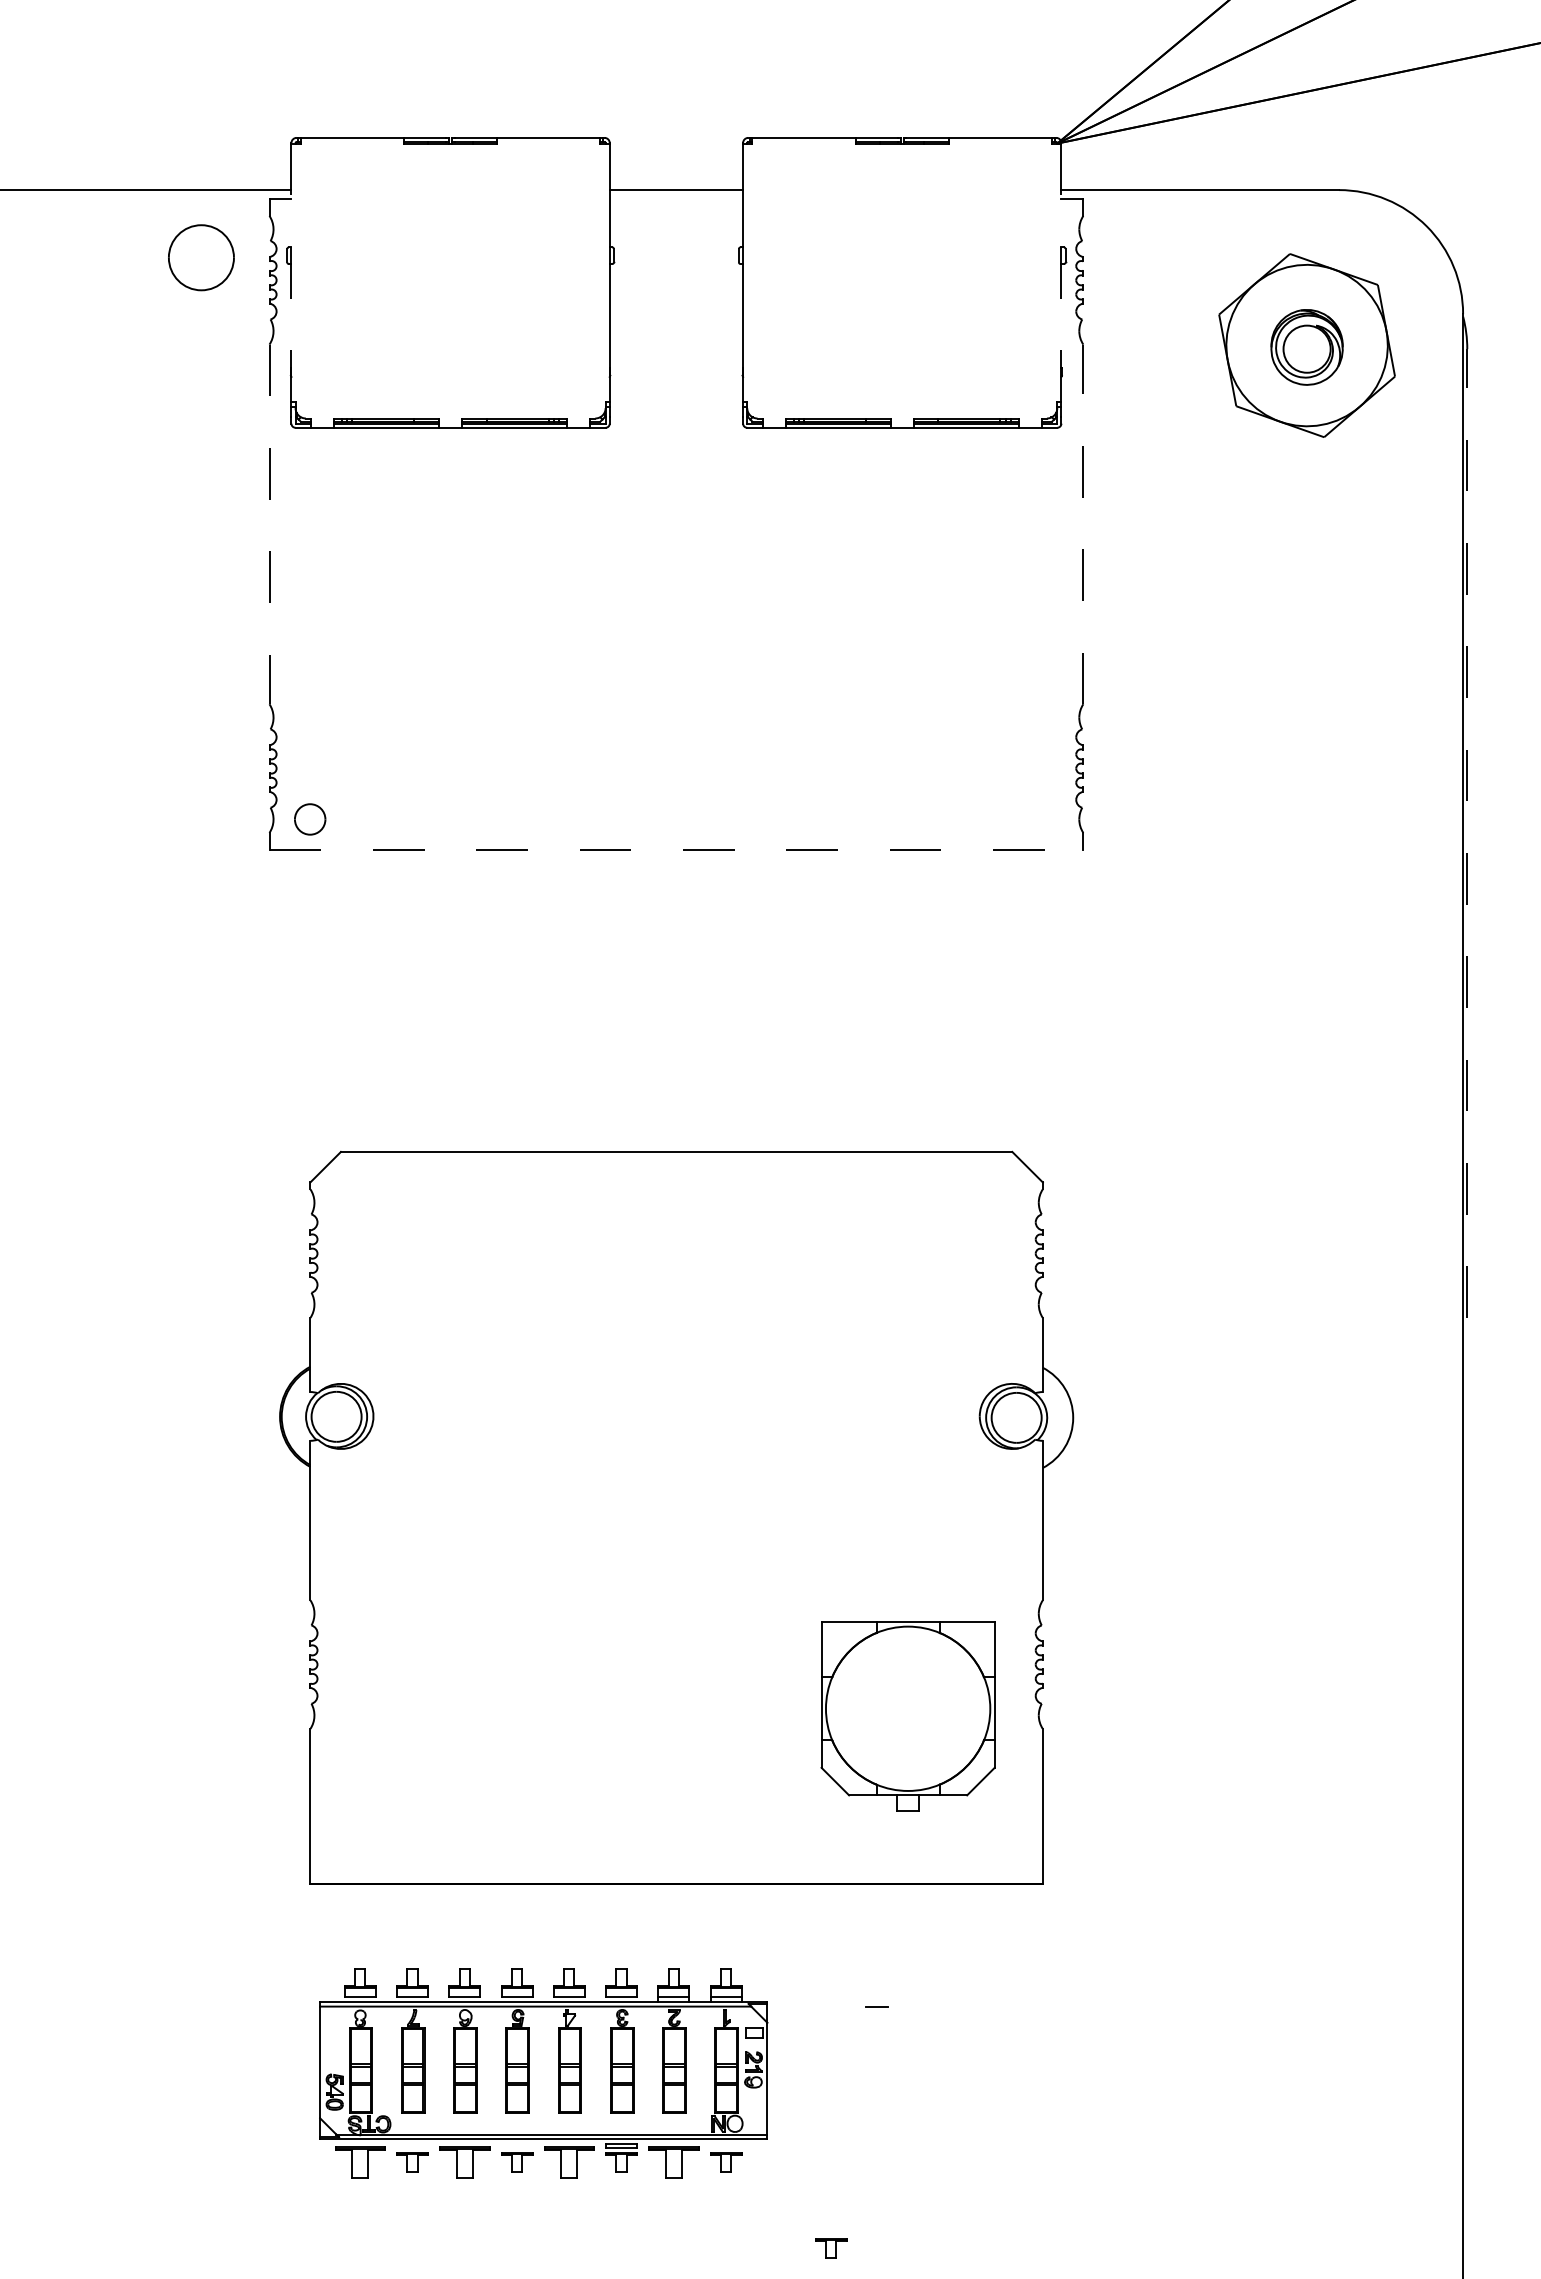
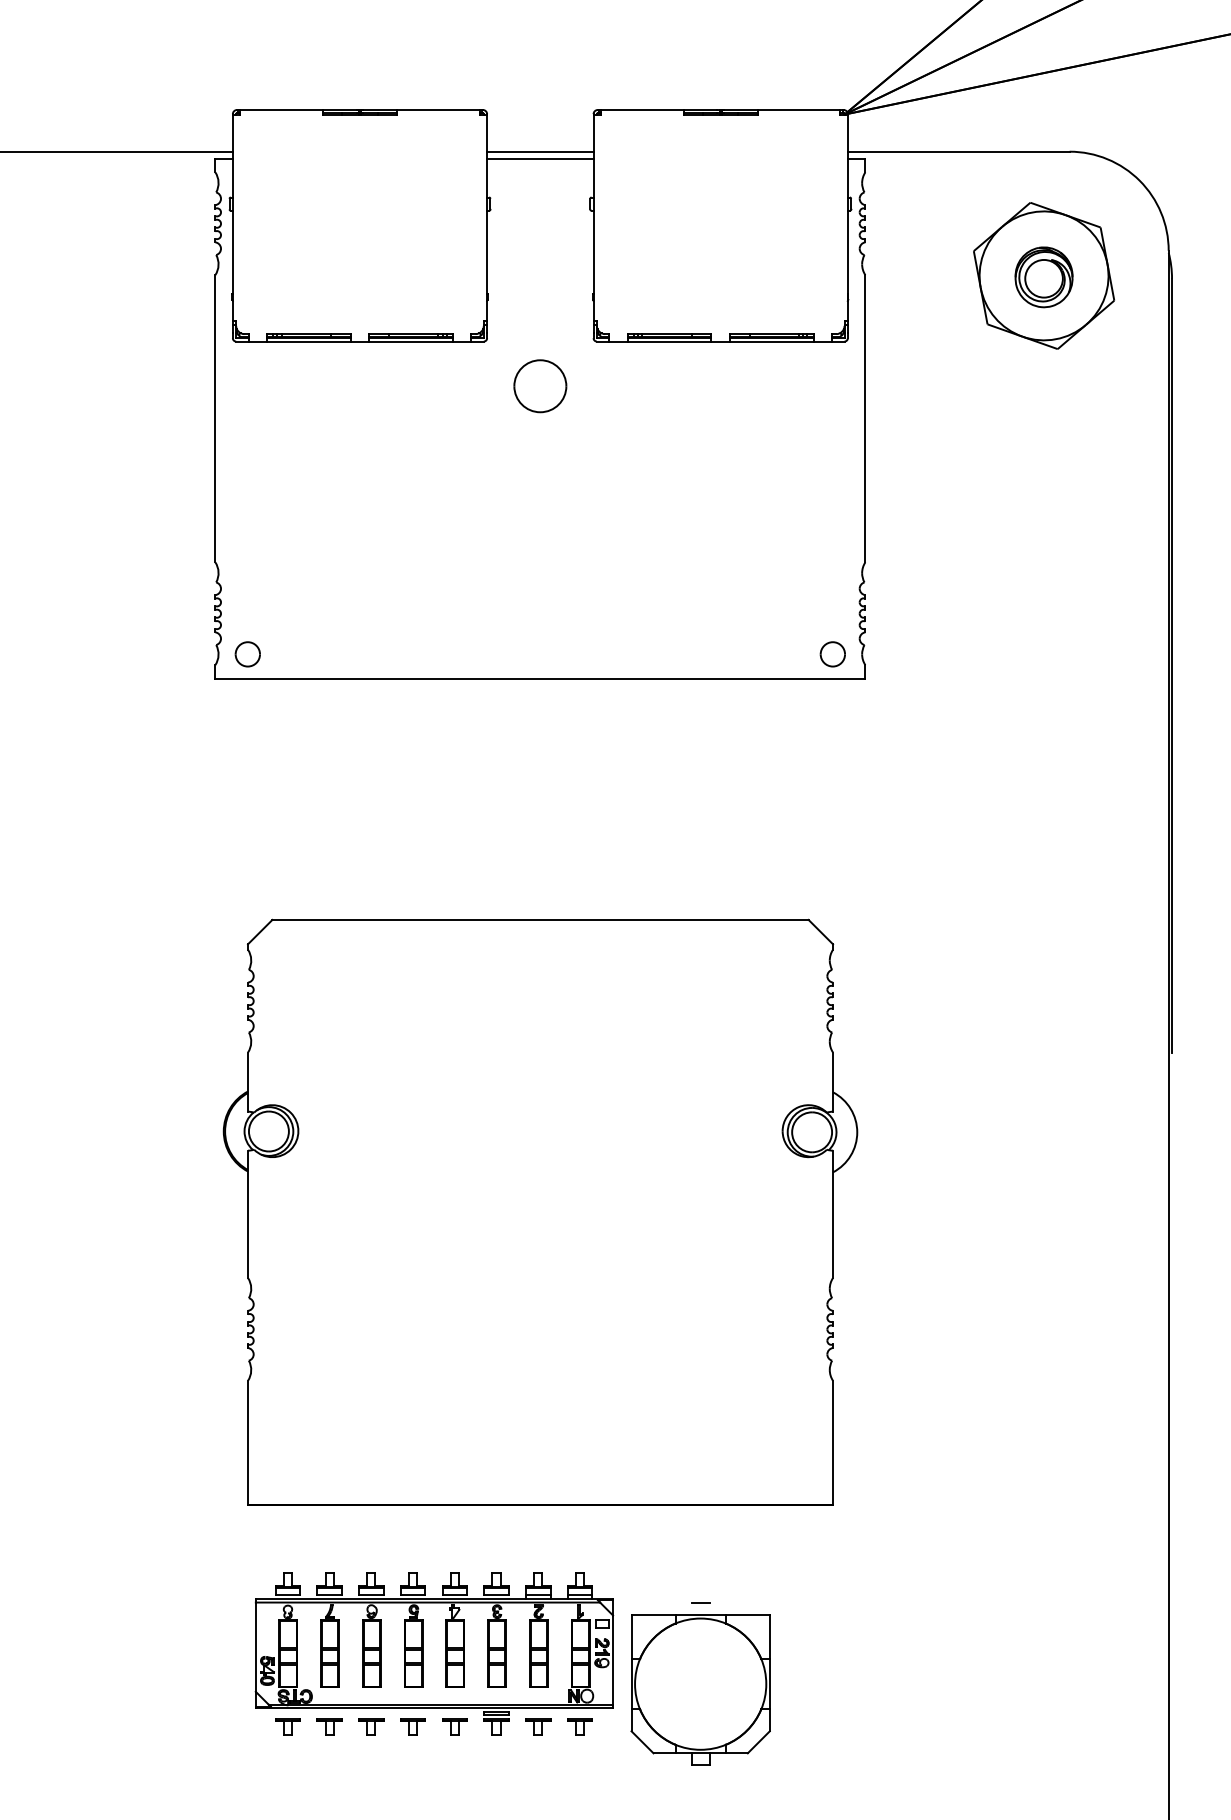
line: (676, 198) -> (540, 158), added
part: (201, 257) -> (540, 386), moved
line: (1061, 272) -> (847, 217), dashed -> solid
line: (291, 273) -> (232, 218), dashed -> solid
line: (269, 524) -> (215, 418), dashed -> solid
line: (1083, 524) -> (865, 418), dashed -> solid
part: (1042, 819) -> (832, 654), added
line: (1467, 833) -> (1172, 665), dashed -> solid
line: (676, 849) -> (540, 678), dashed -> solid
part: (907, 1716) -> (700, 1690), moved
part: (360, 2162) -> (288, 1727), size x0.62
part: (464, 2162) -> (371, 1727), size x0.62
part: (569, 2162) -> (454, 1727), size x0.62
part: (673, 2162) -> (538, 1727), size x0.62
part: (831, 2248) -> (664, 1795), removed

